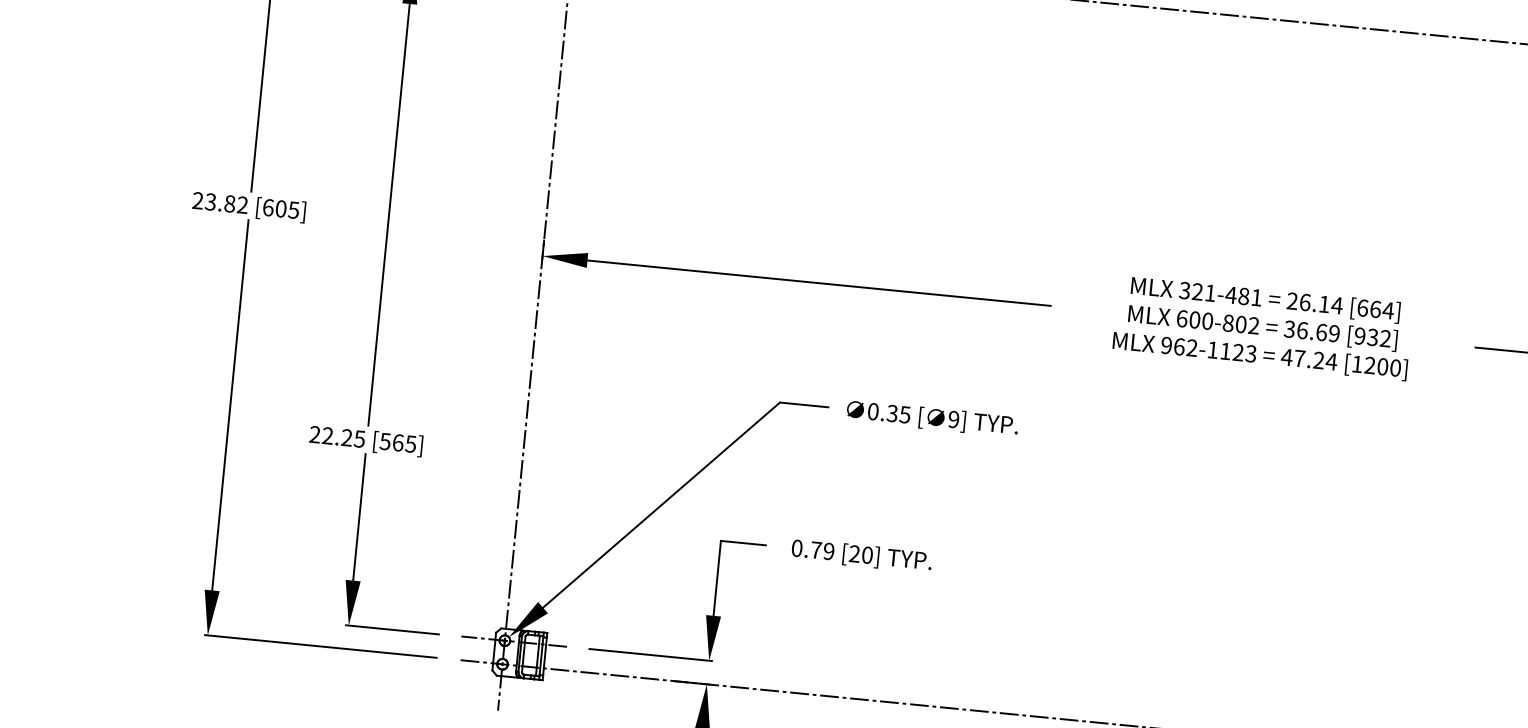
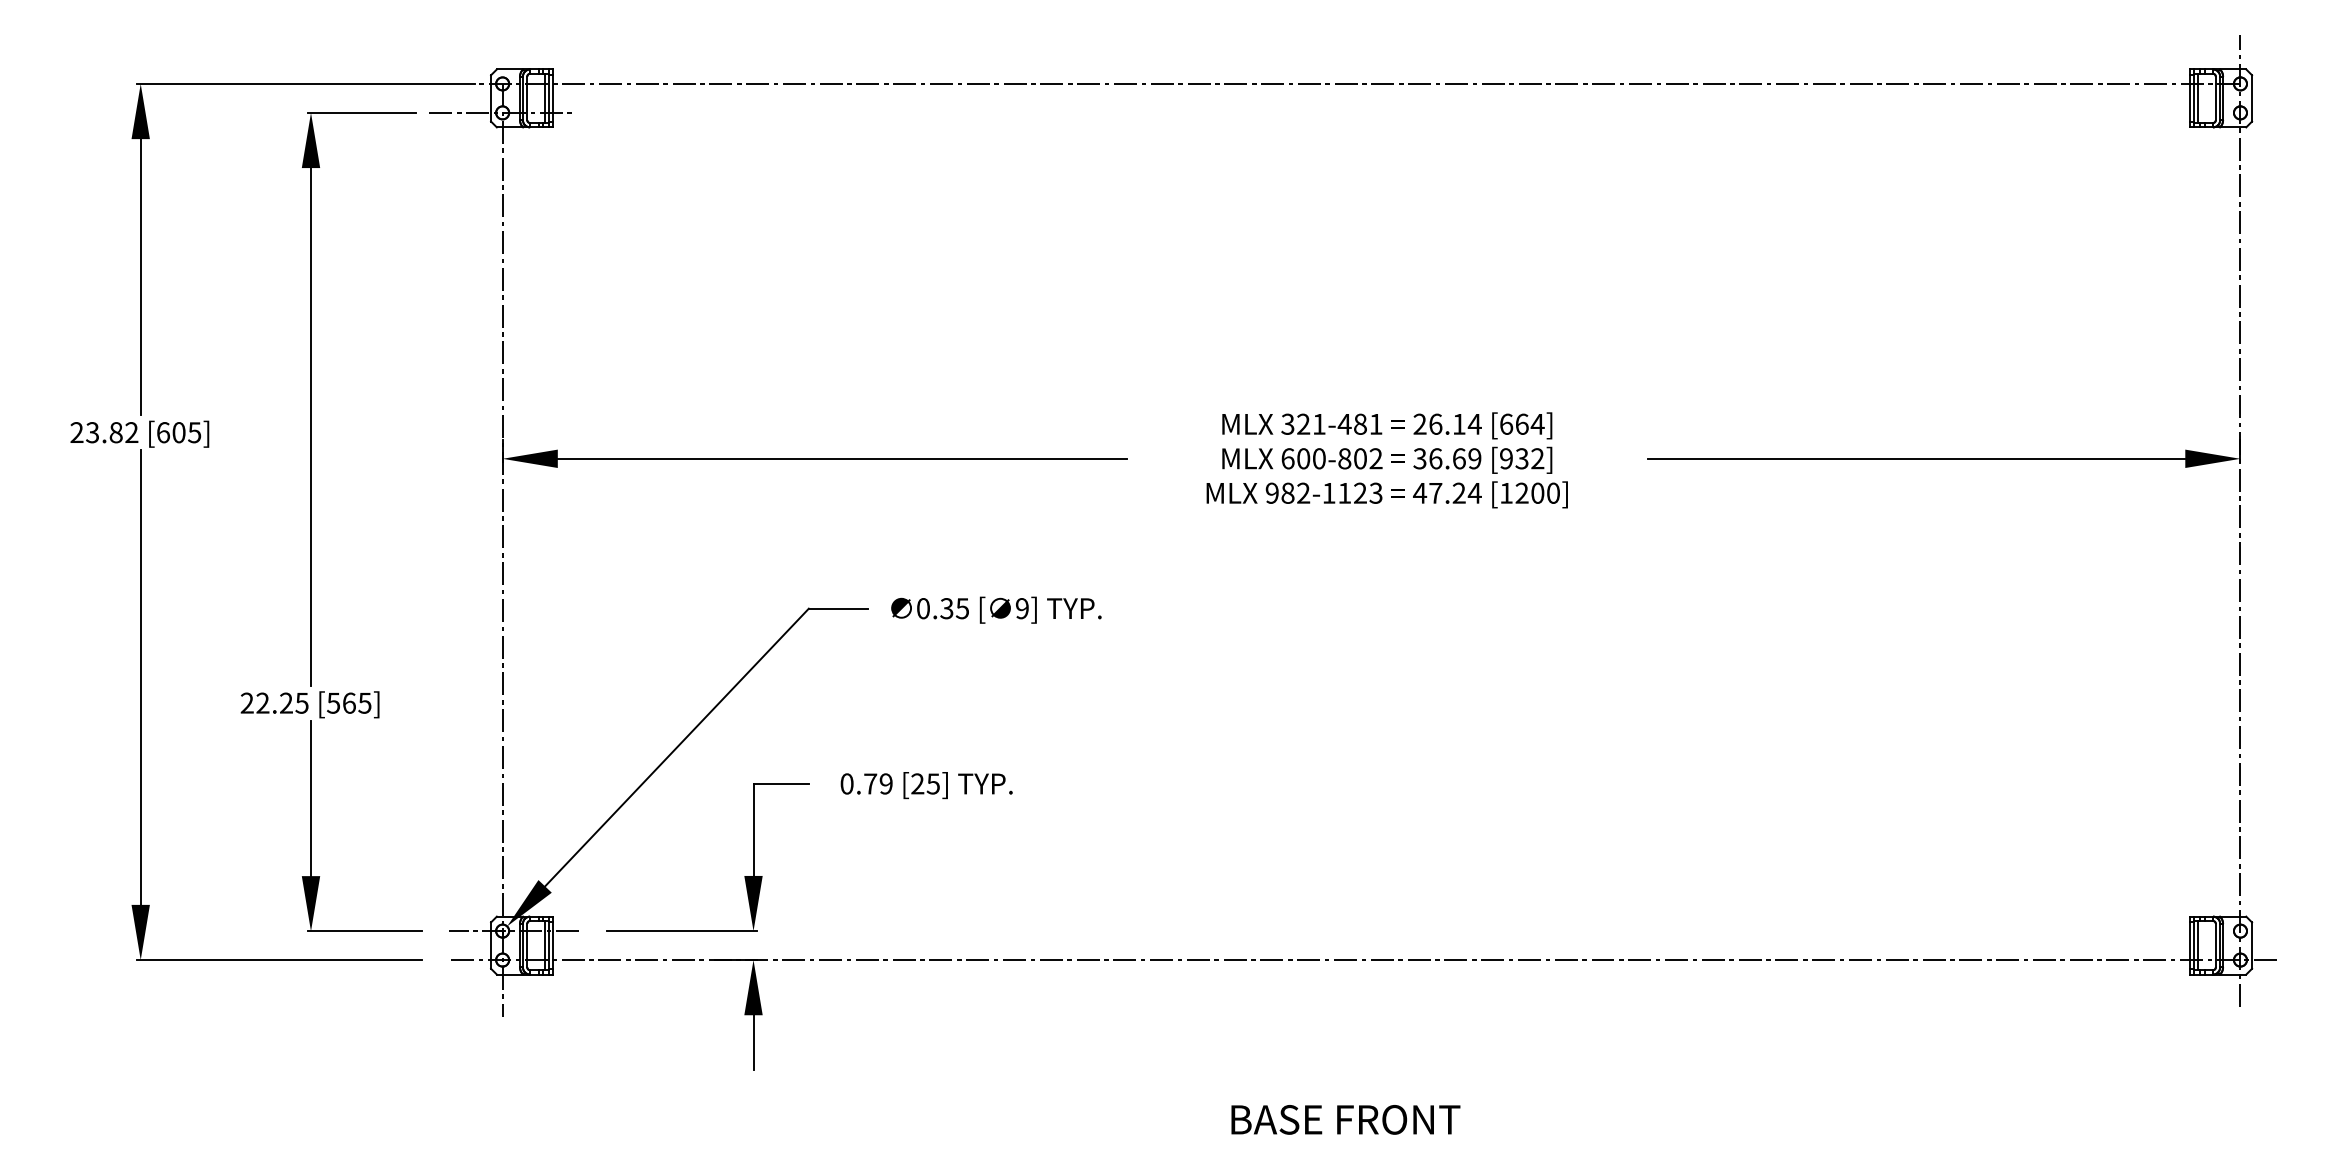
text: (1179, 346) -> (1287, 492), 962-1123 -> 982-1123
text: (866, 554) -> (932, 783), [20] -> [25]

